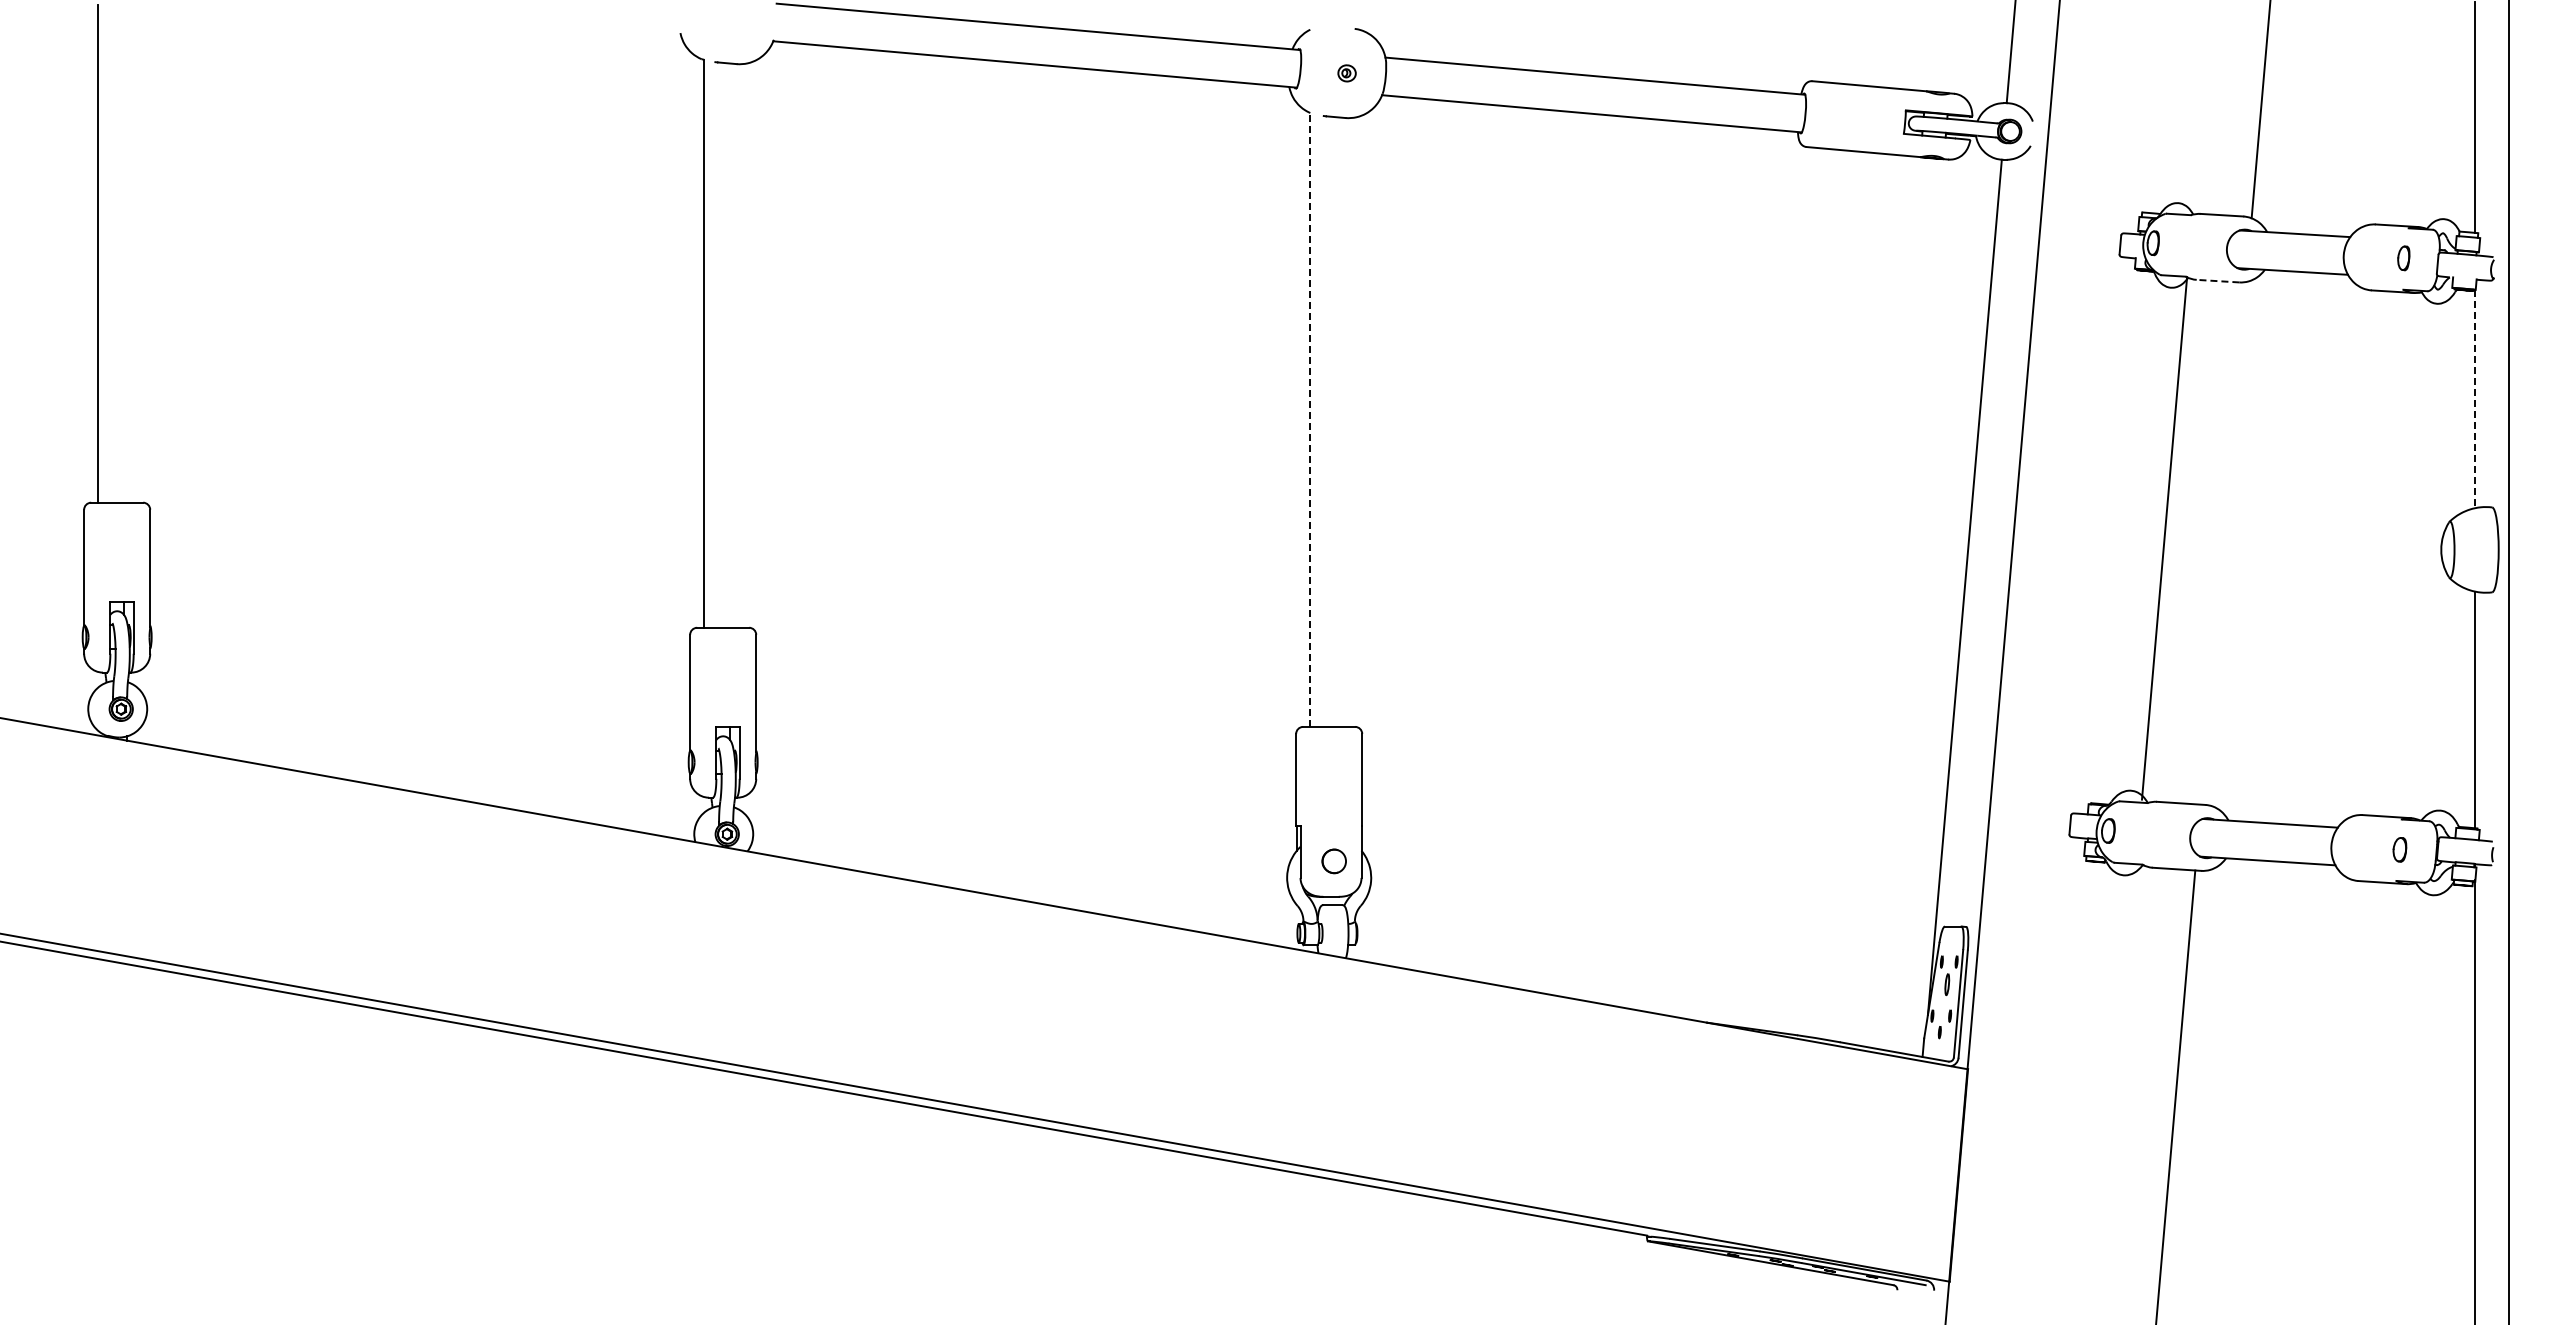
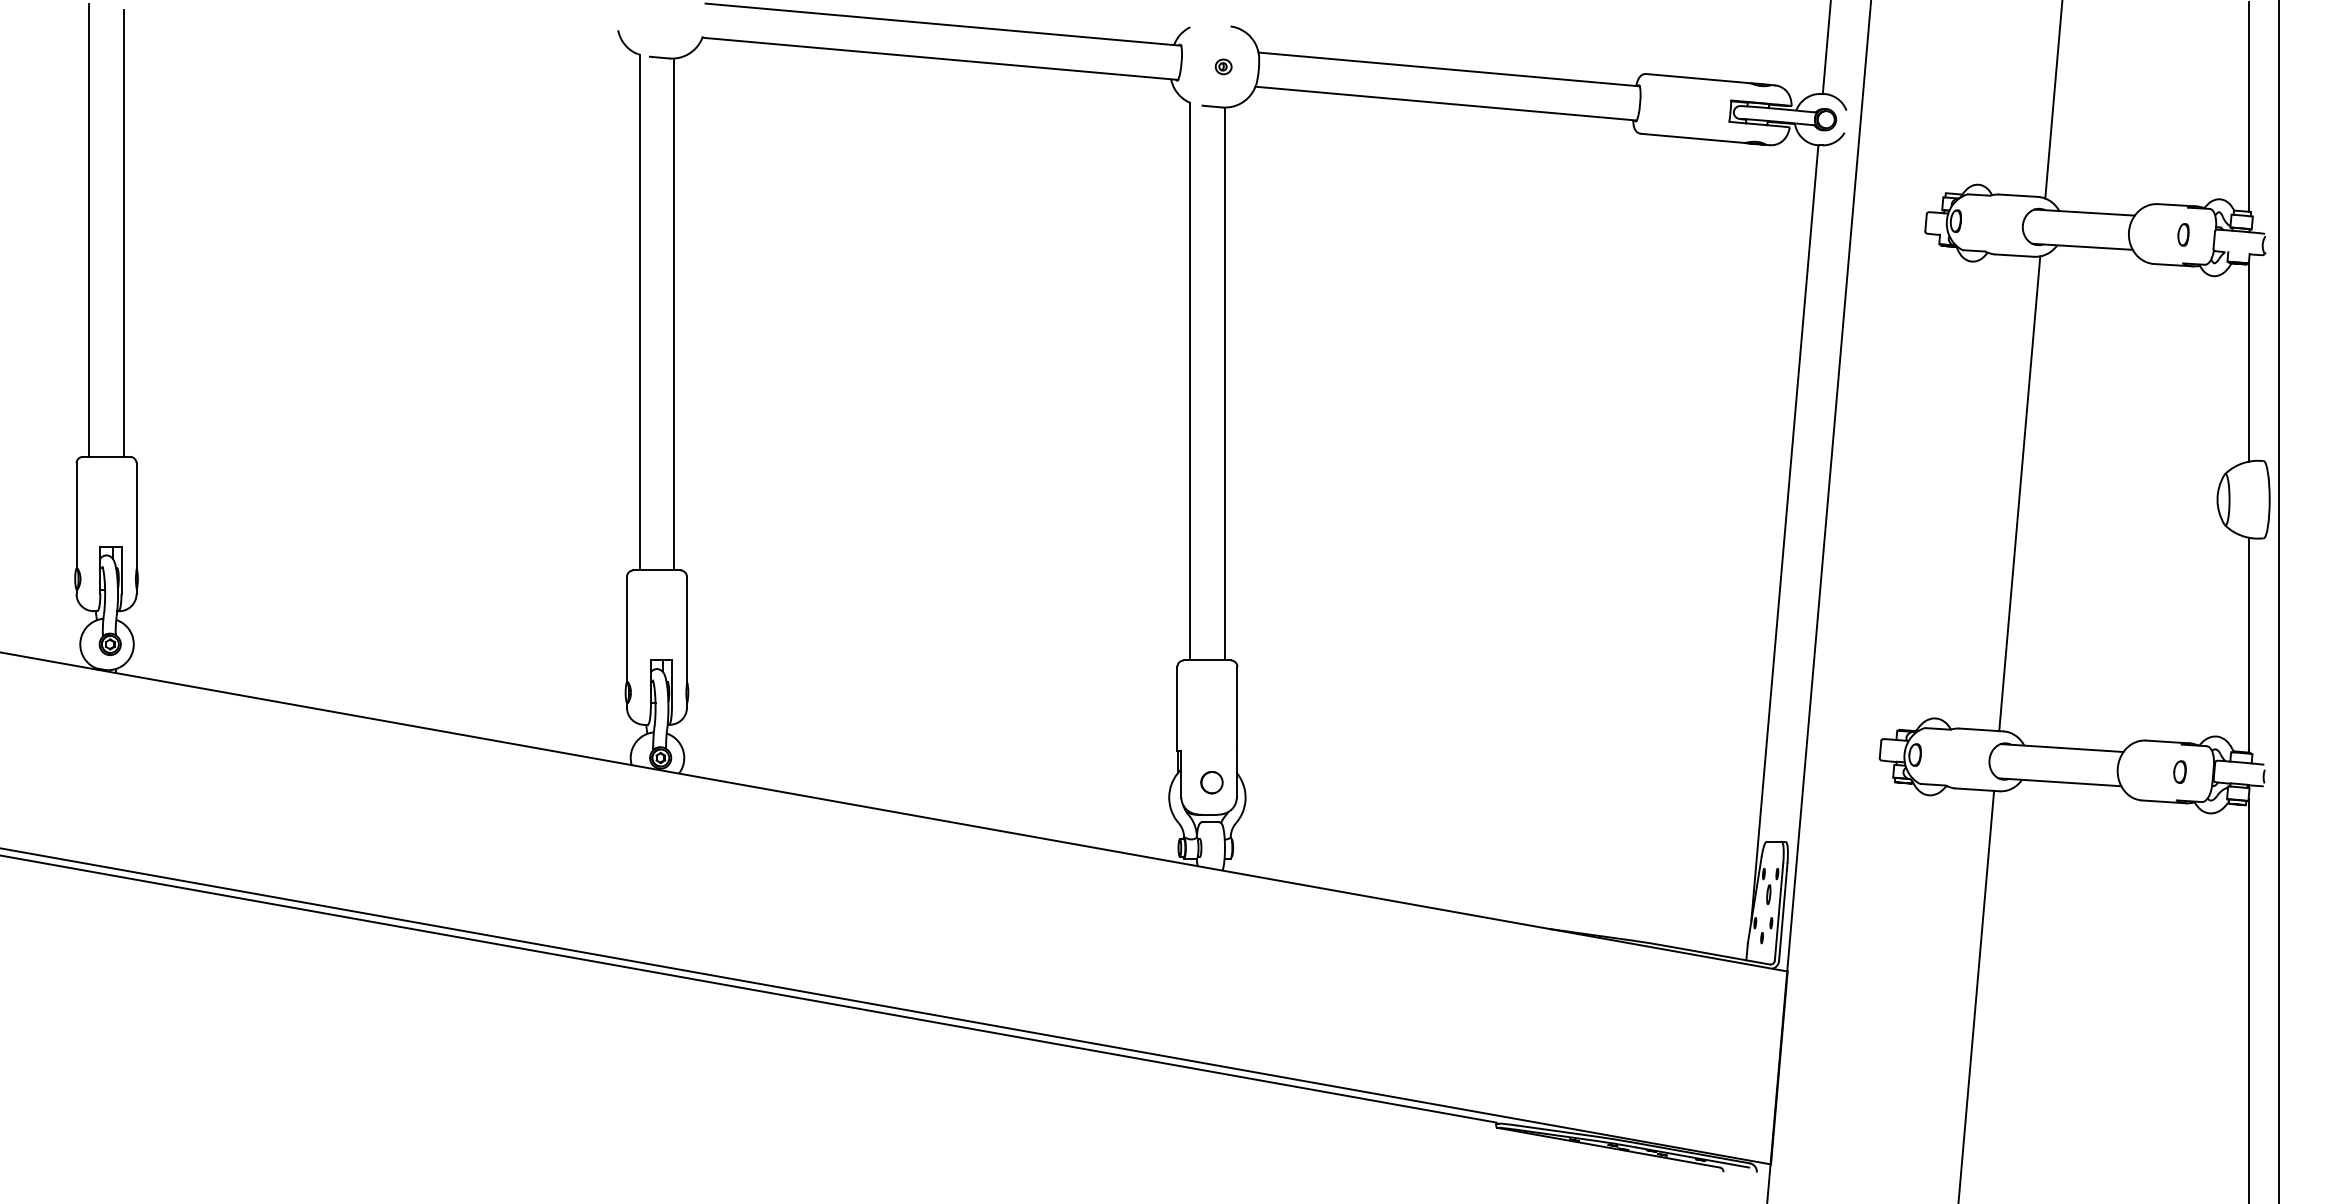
line: (136, 256) -> (124, 233), added
line: (2217, 281) -> (2014, 255), dashed -> solid
line: (742, 345) -> (674, 314), added
line: (2475, 399) -> (2248, 363), dashed -> solid
line: (1310, 419) -> (1190, 381), dashed -> solid
line: (1348, 422) -> (1224, 384), added
line: (2164, 538) -> (2019, 493), moved

